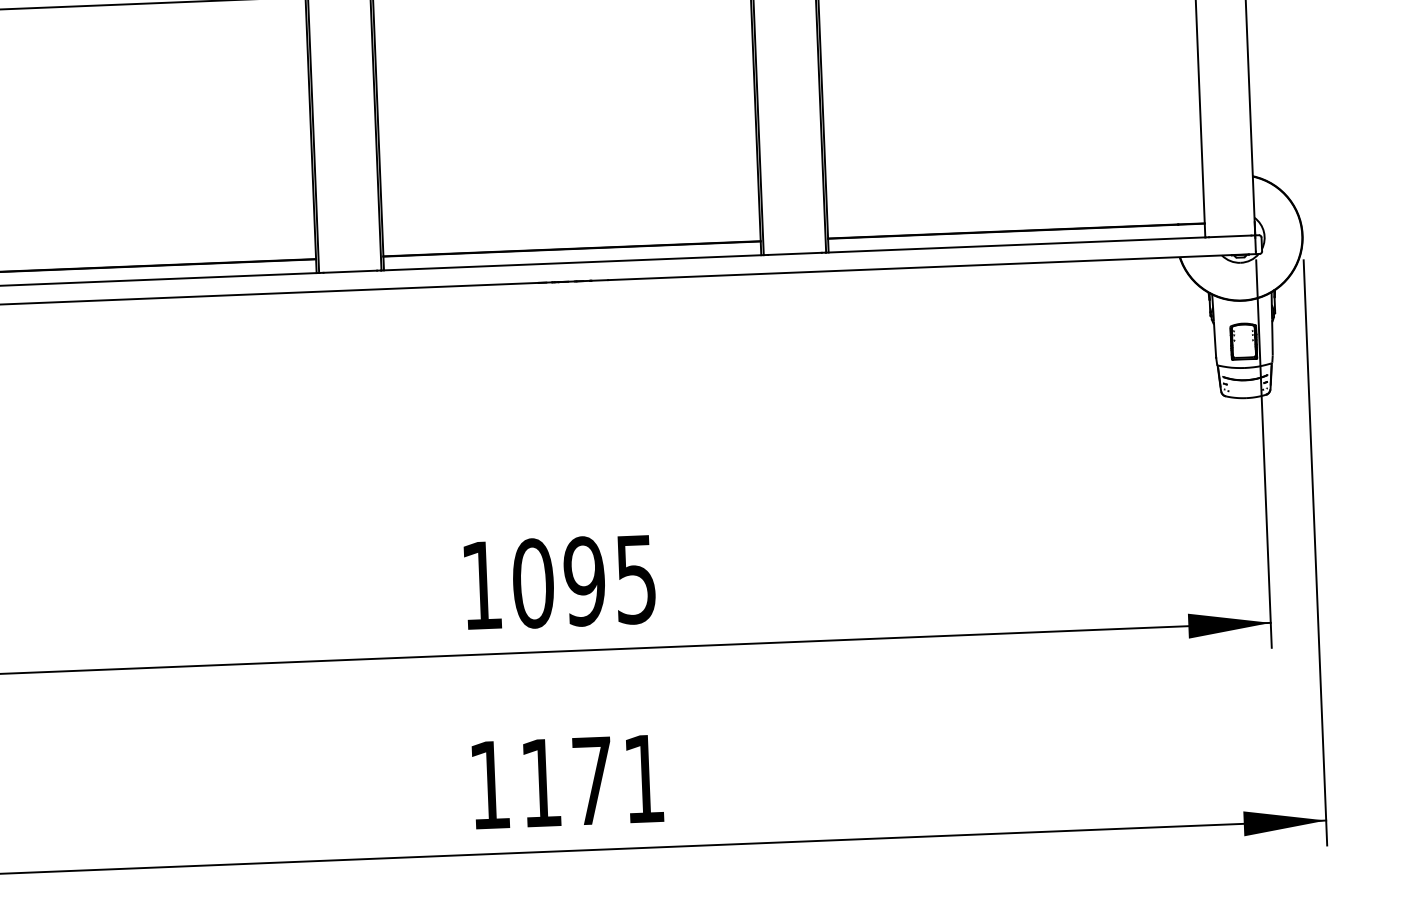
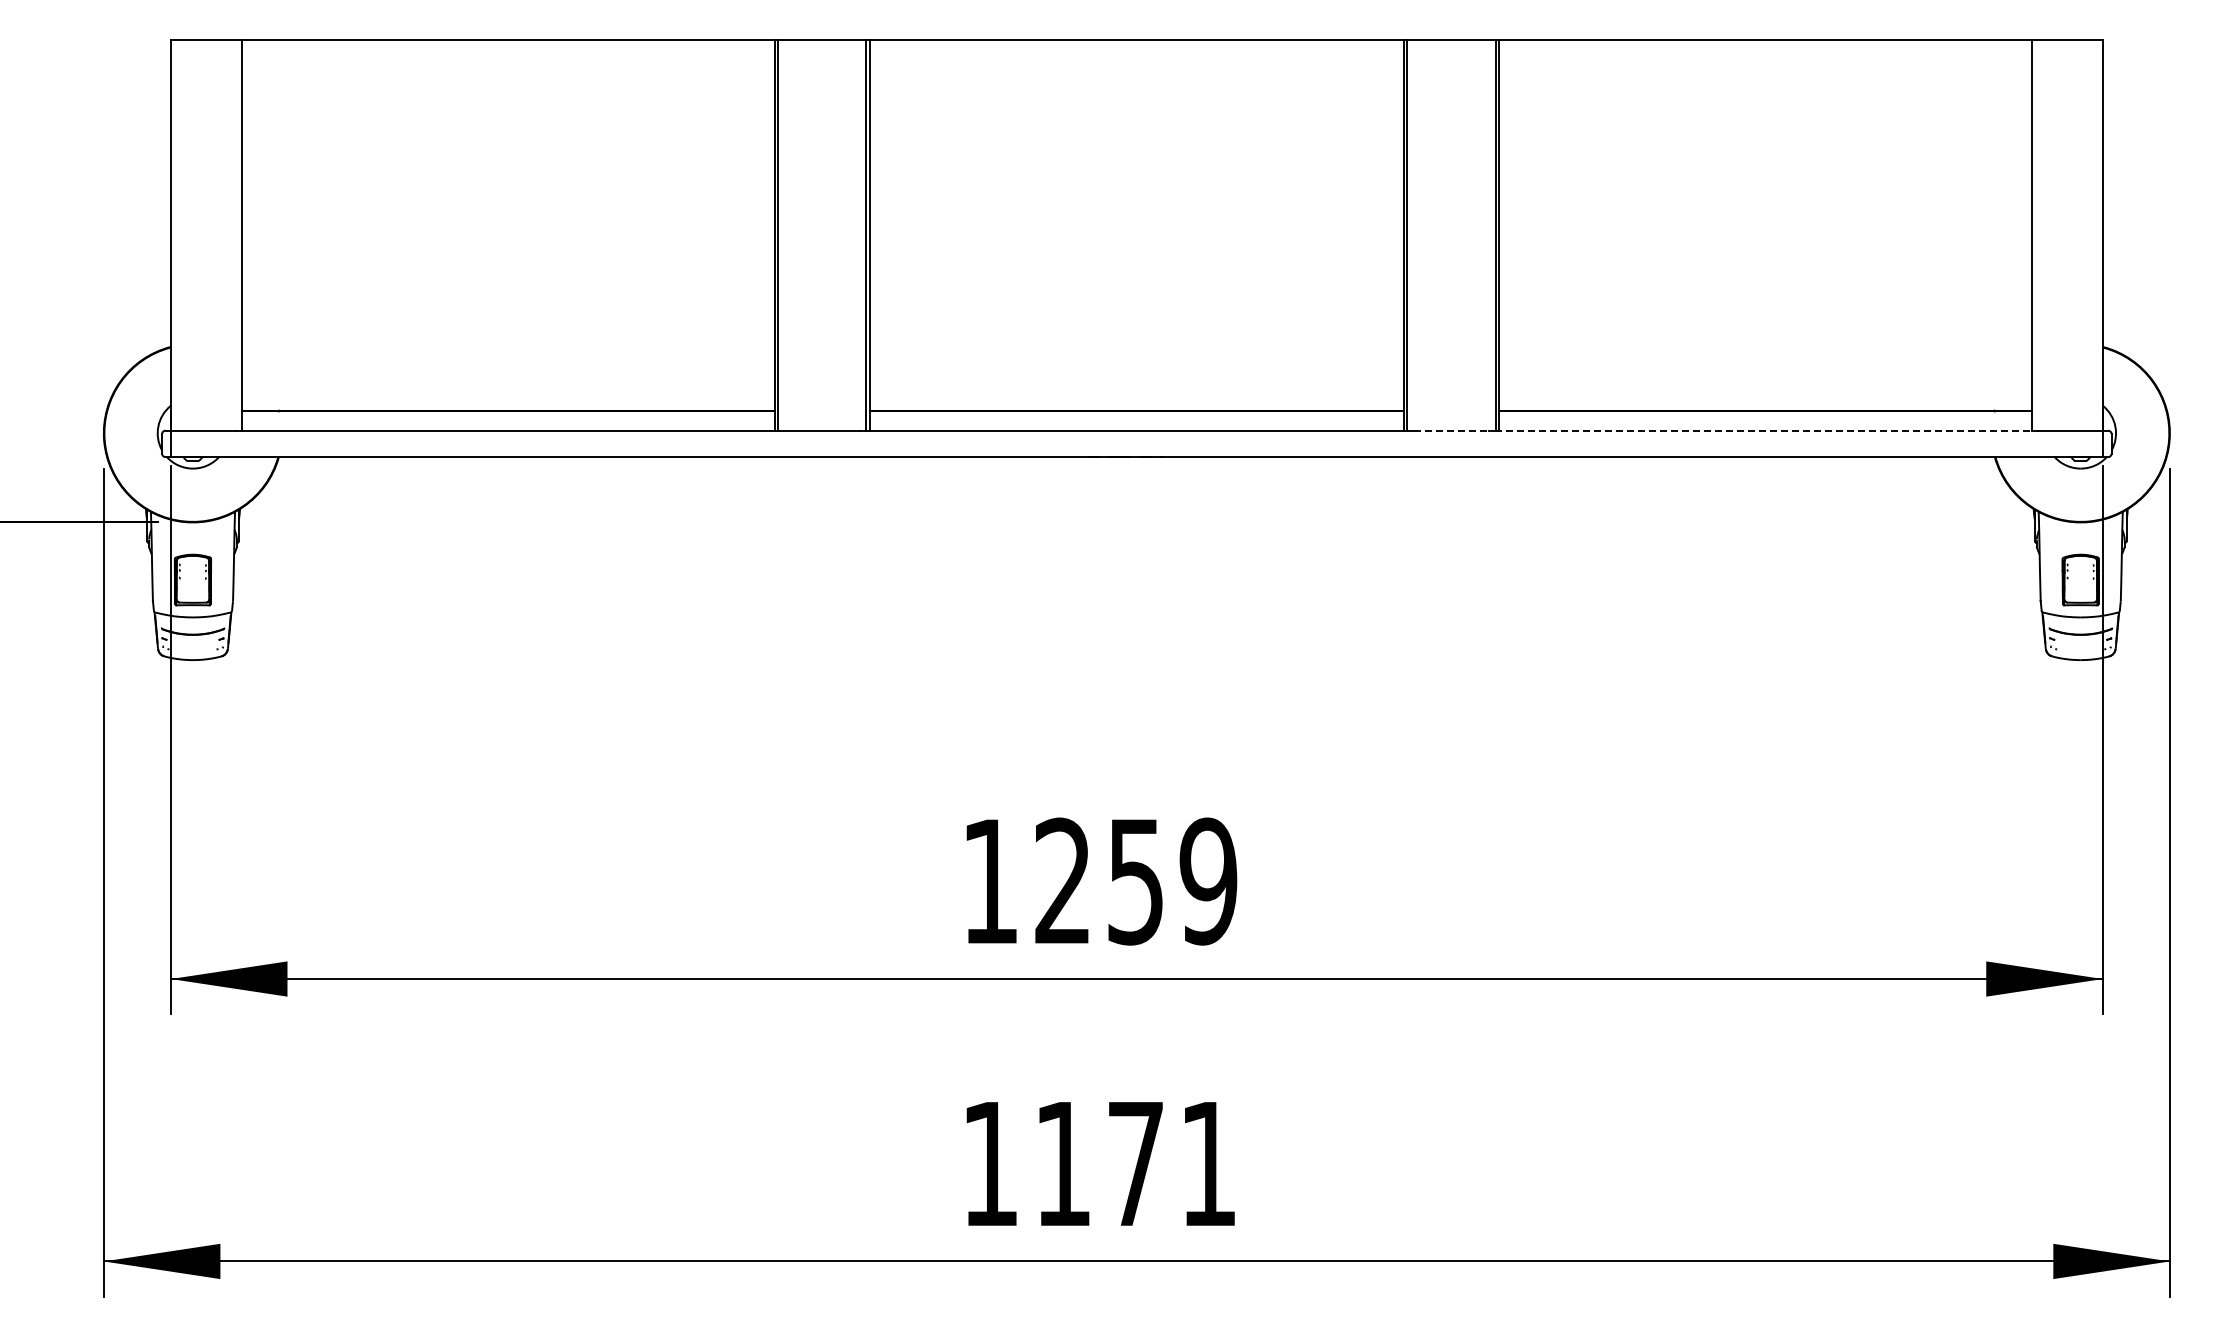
line: (1015, 244) -> (1763, 430), solid -> dashed
line: (794, 253) -> (1451, 430), solid -> dashed
text: (584, 581) -> (1135, 881), 1095 -> 1259

